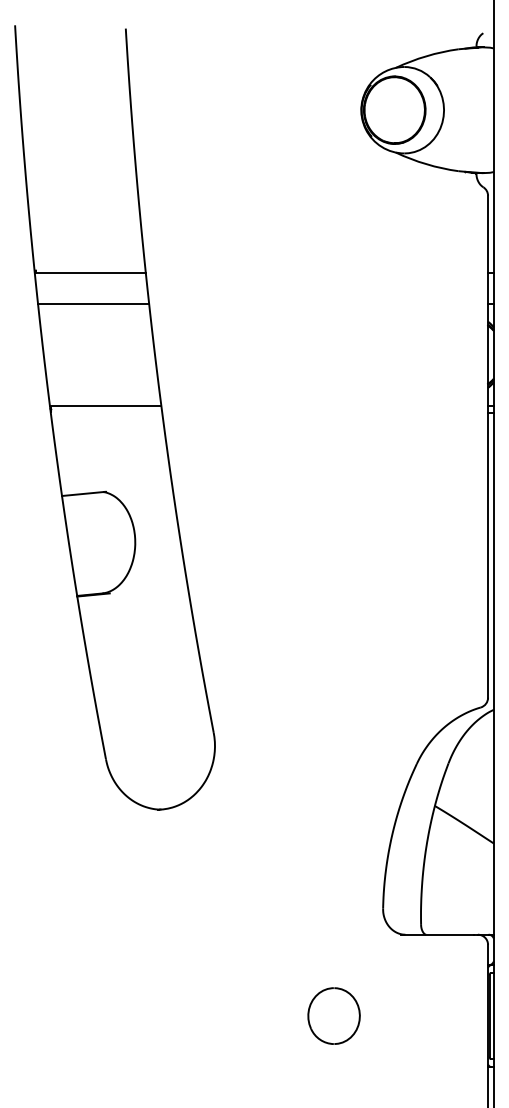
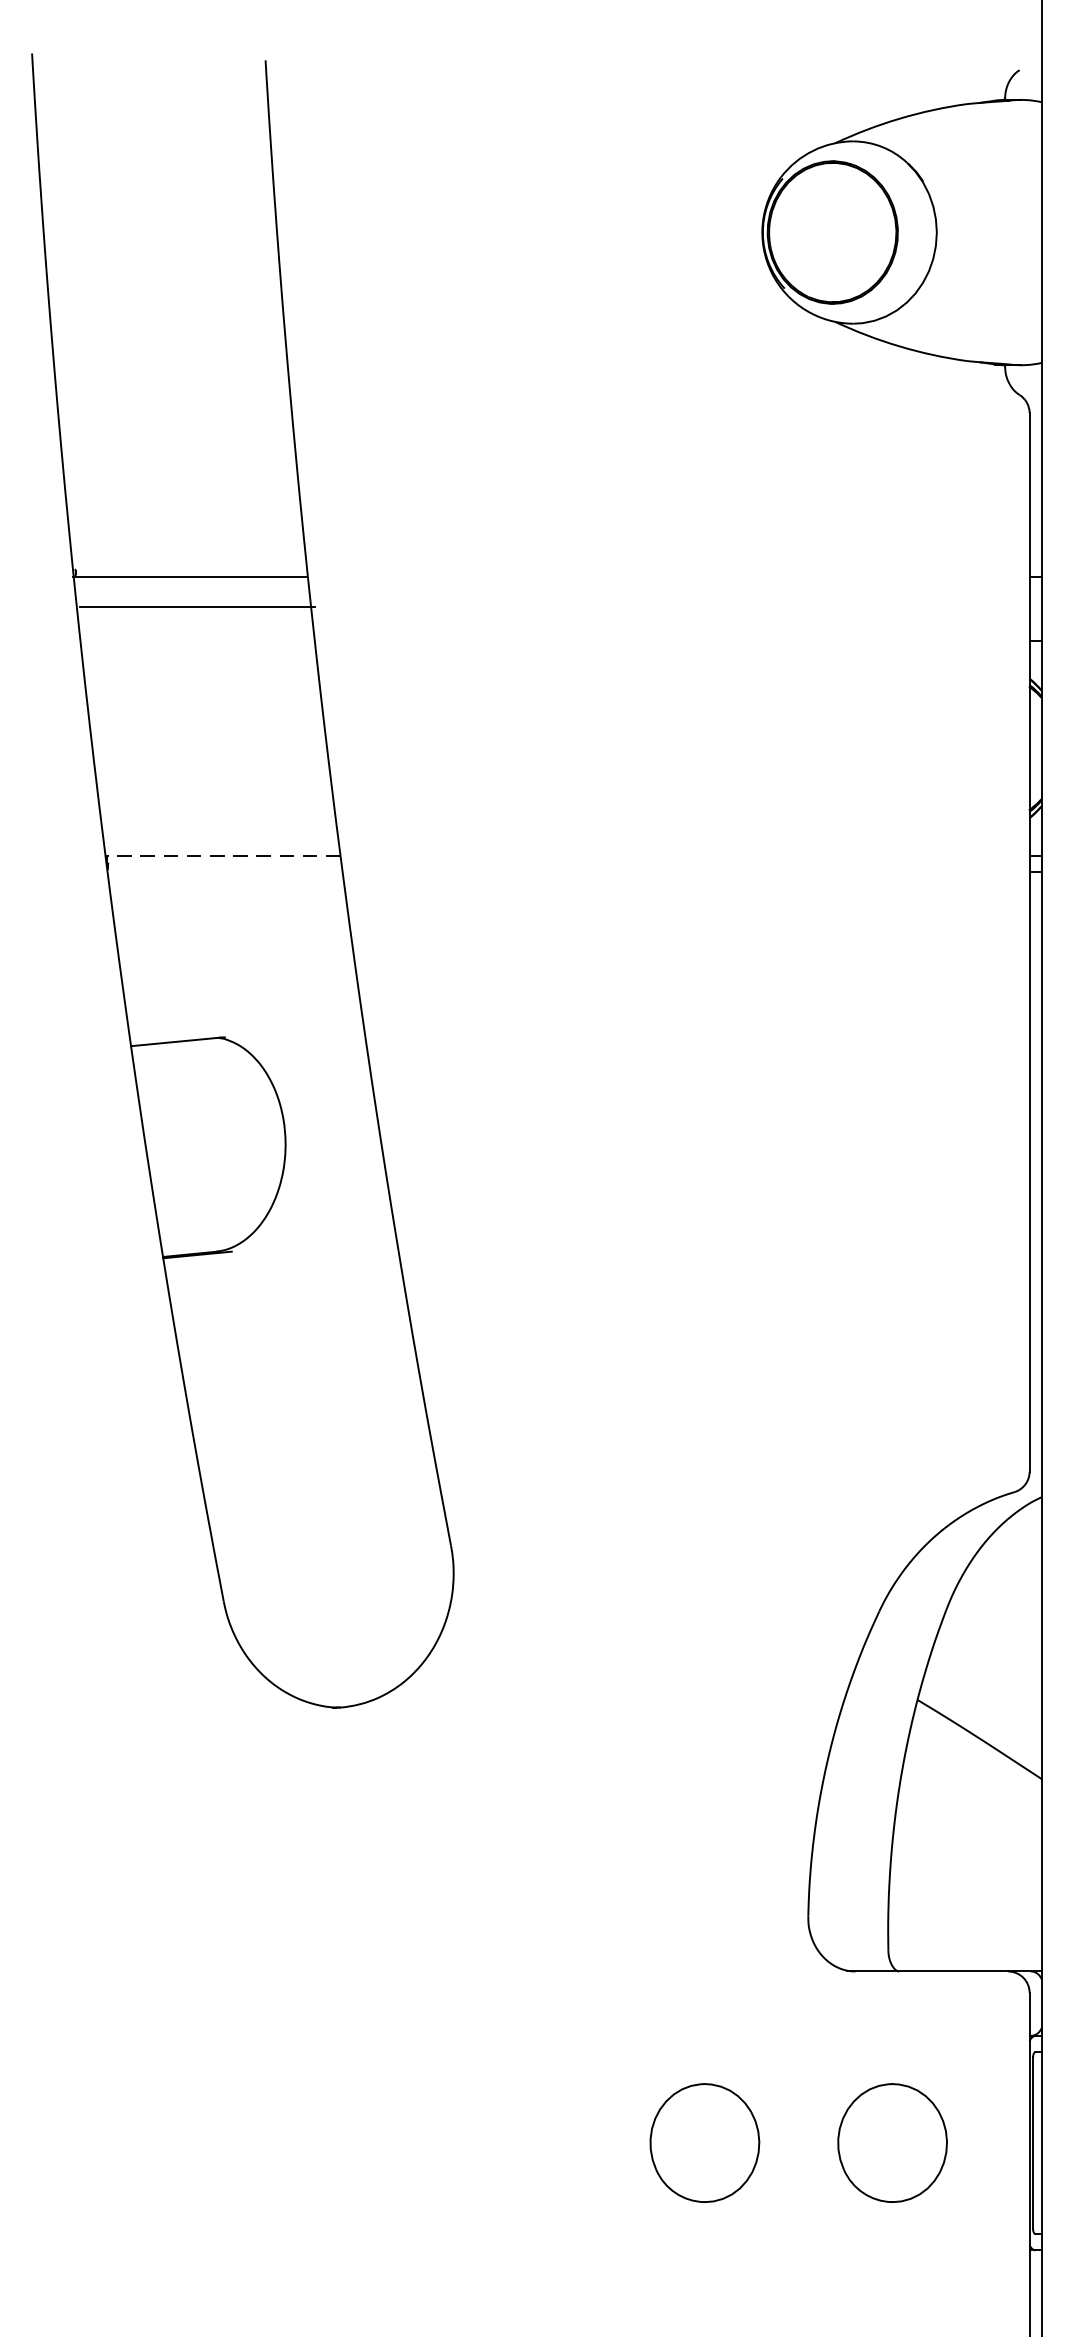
line: (93, 303) -> (197, 606), moved
line: (105, 405) -> (222, 855), solid -> dashed
part: (422, 1015) -> (891, 2141), added

